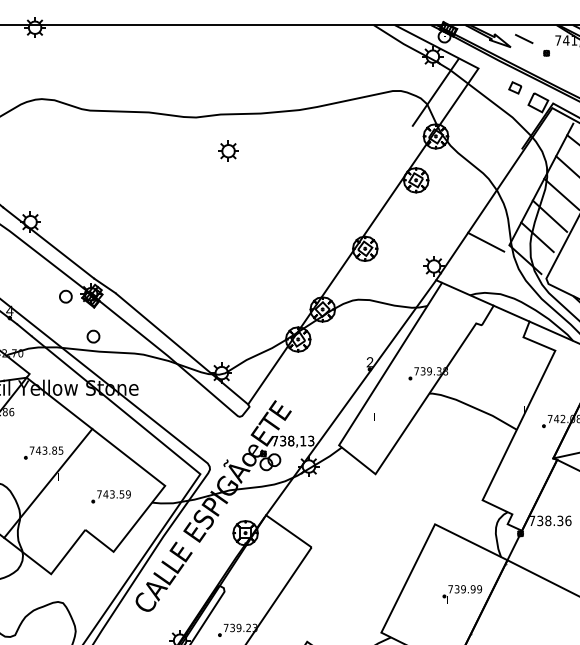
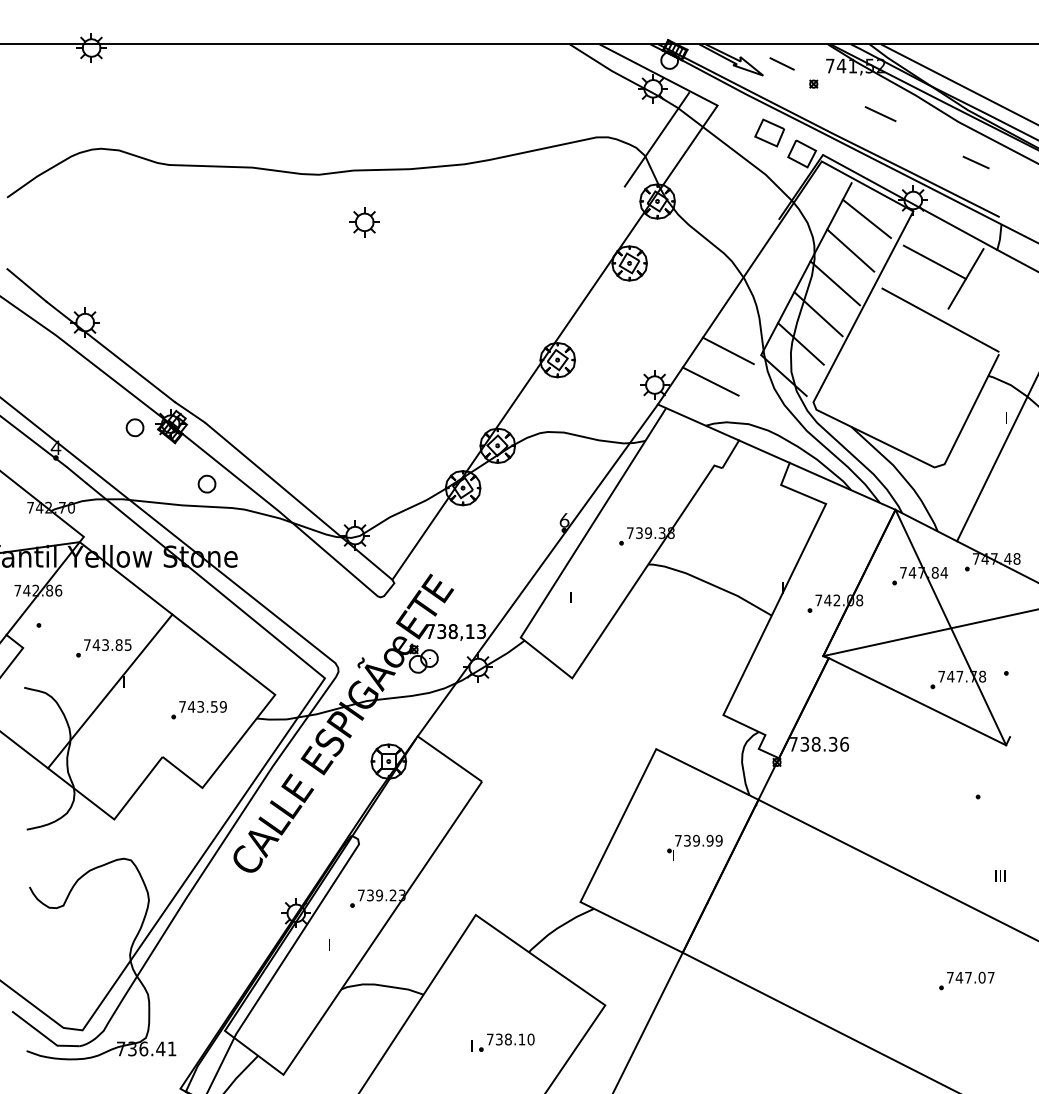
part: (515, 87) -> (769, 132), size x1.67
line: (473, 263) -> (710, 381), added
part: (93, 336) -> (206, 483), moved
text: (370, 362) -> (564, 520), 2 -> 6

